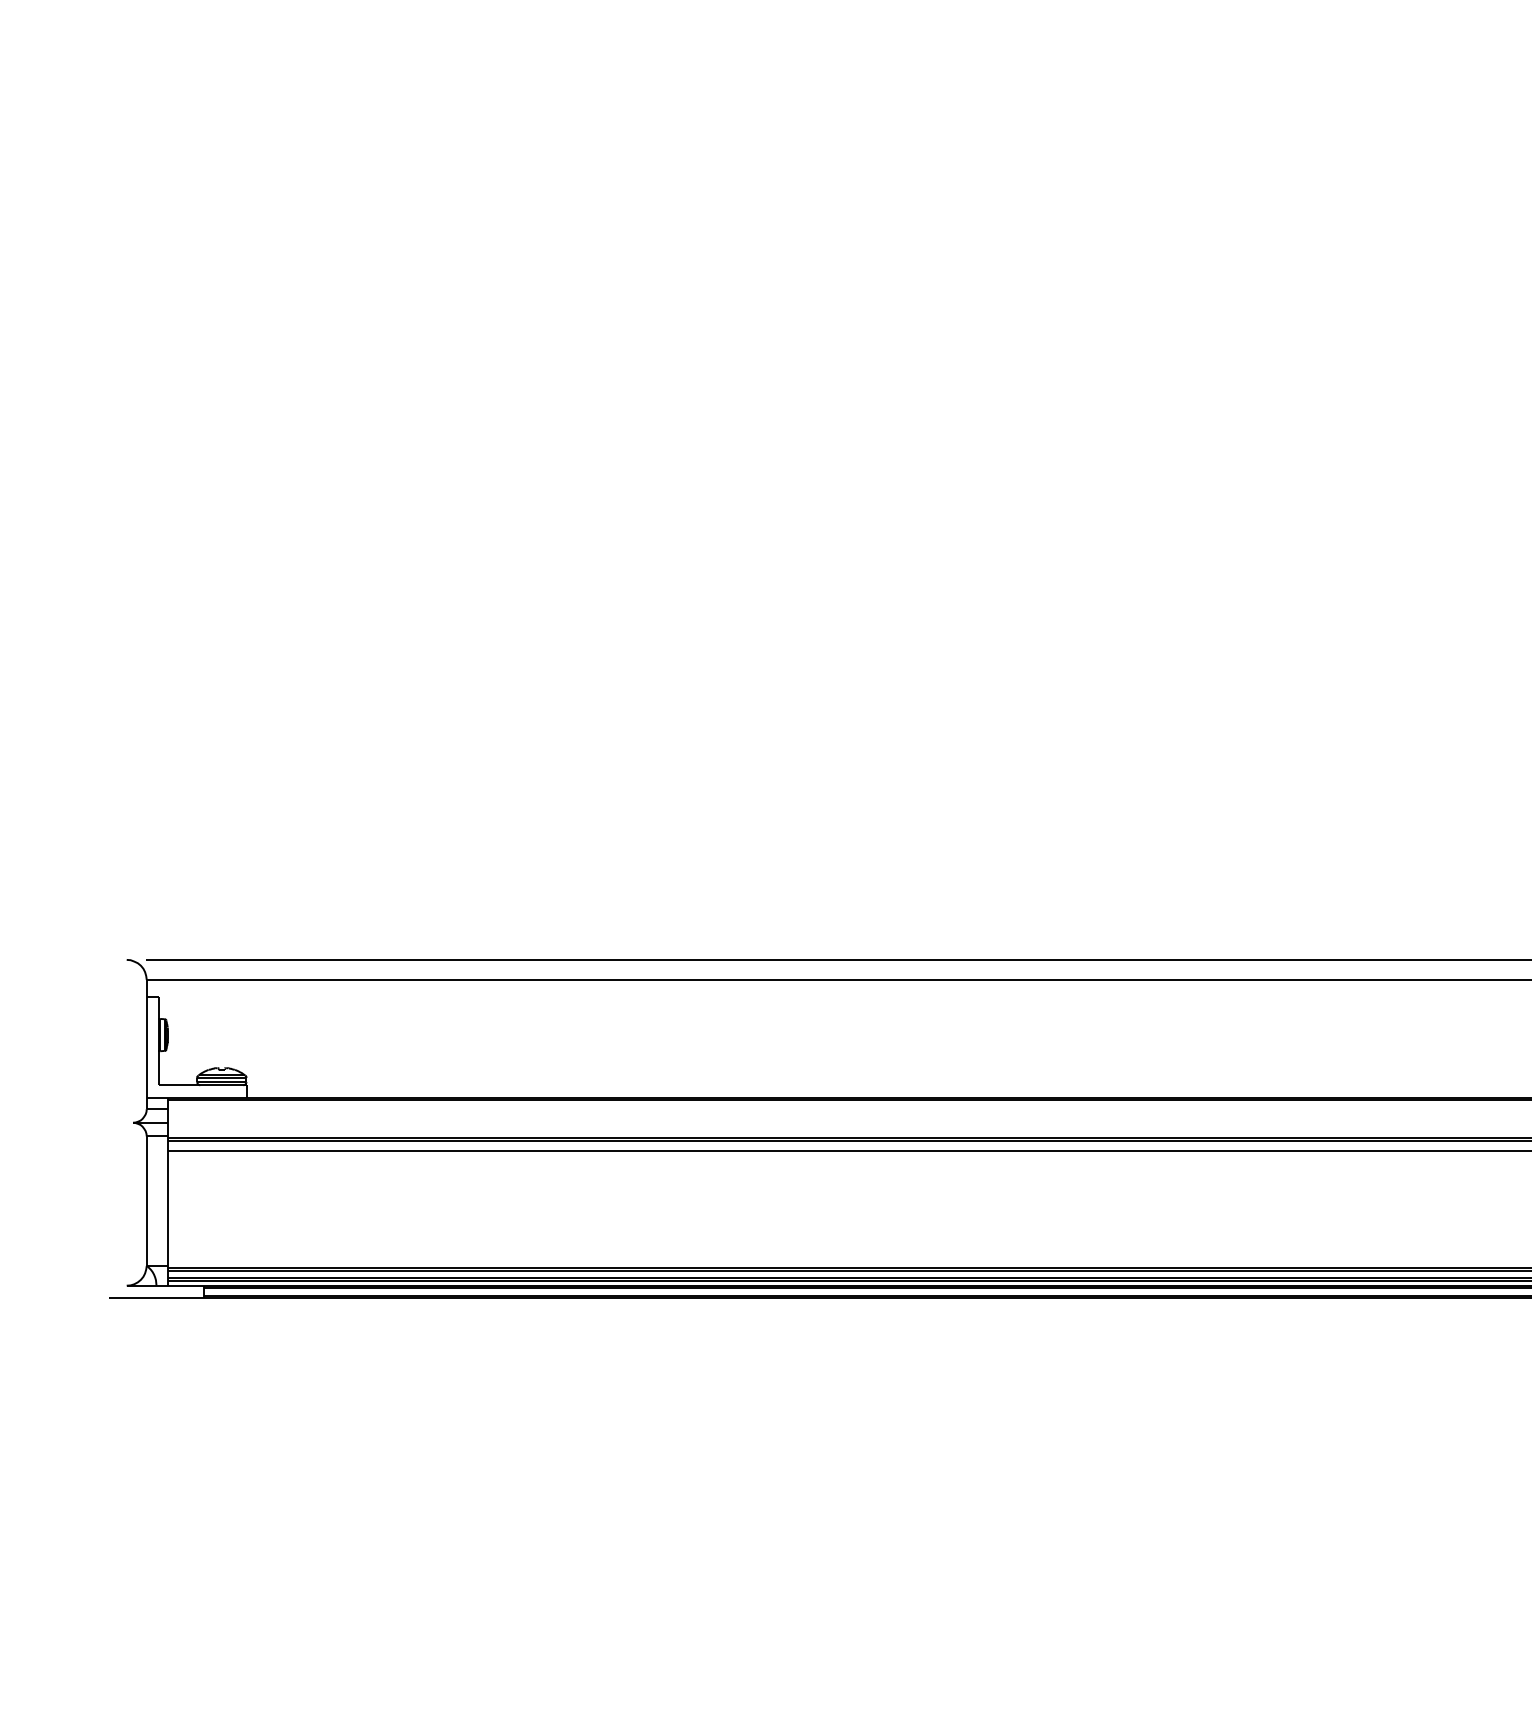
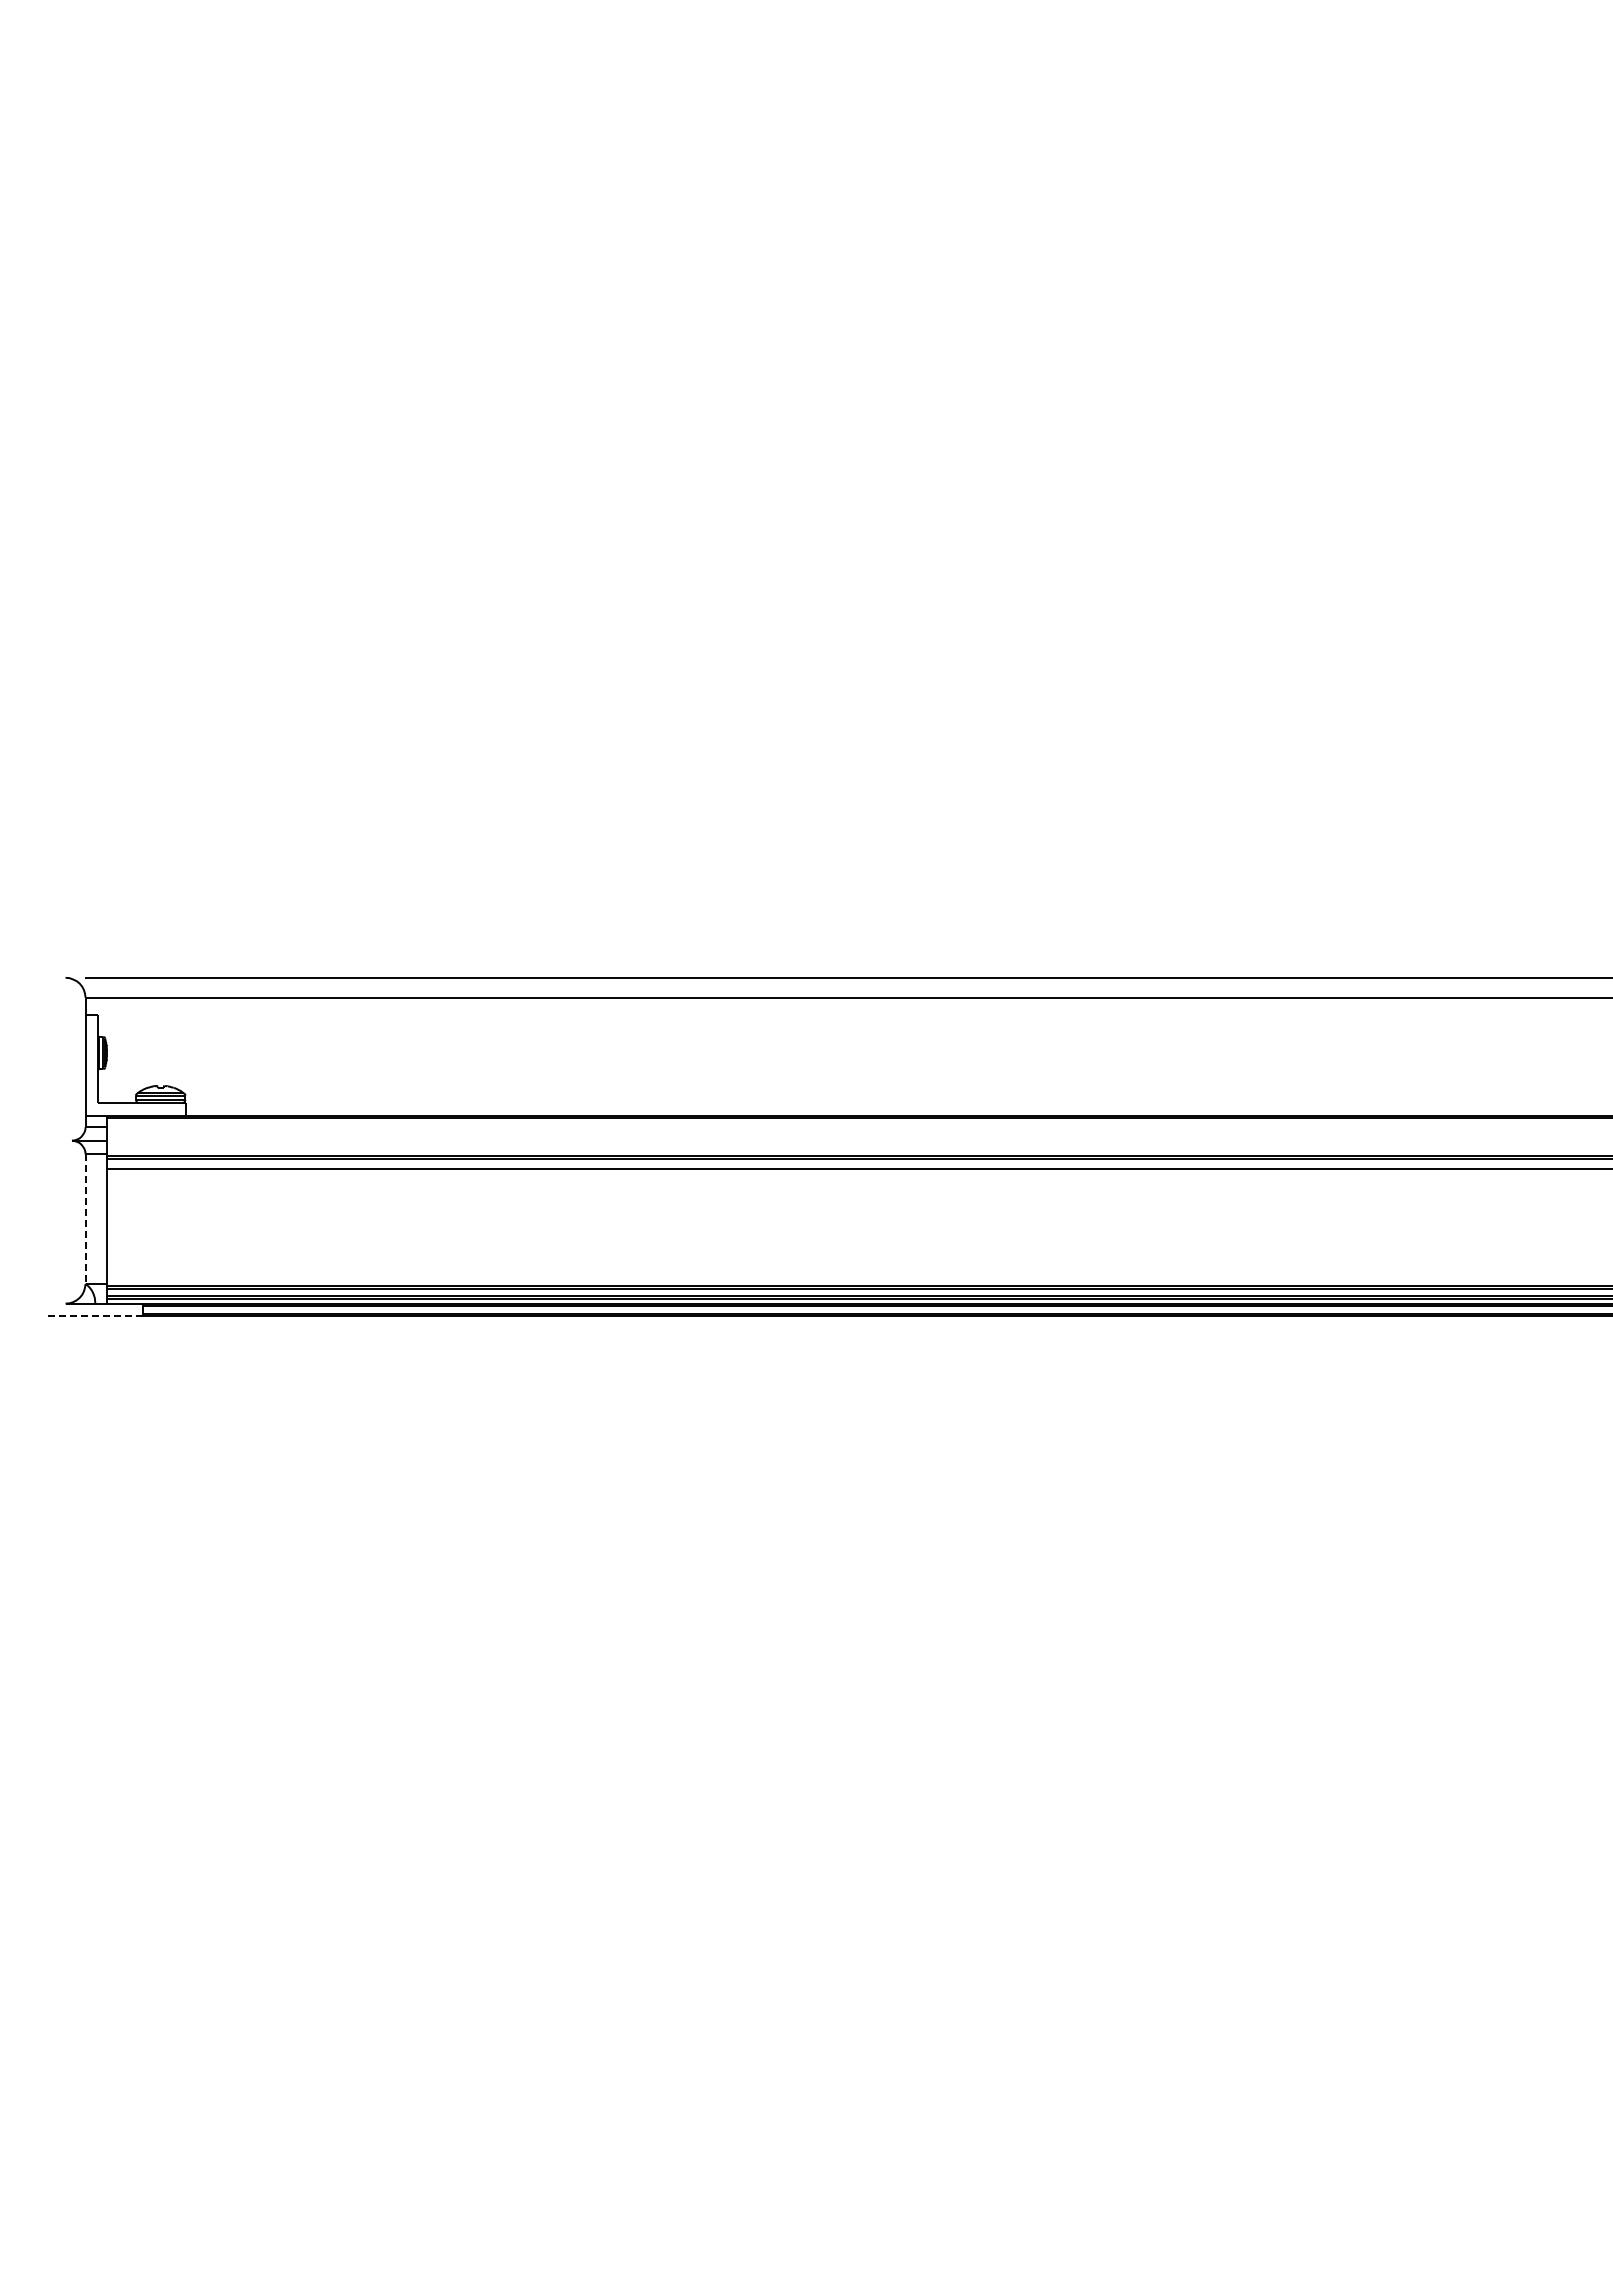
line: (146, 1201) -> (85, 1219), solid -> dashed
line: (156, 1298) -> (95, 1316), solid -> dashed

